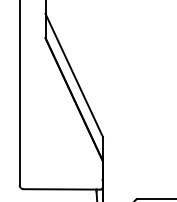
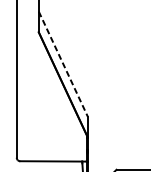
line: (74, 75) -> (63, 64), solid -> dashed

